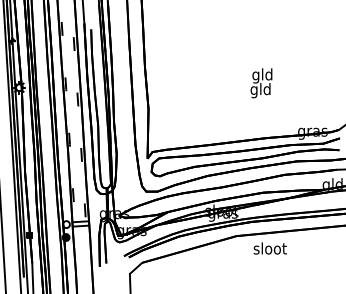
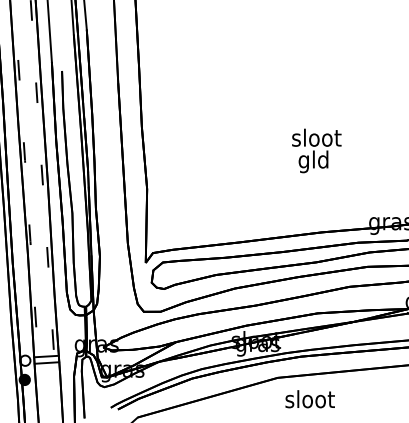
text: (262, 75) -> (316, 139), gld -> sloot
text: (269, 248) -> (308, 399), moved

